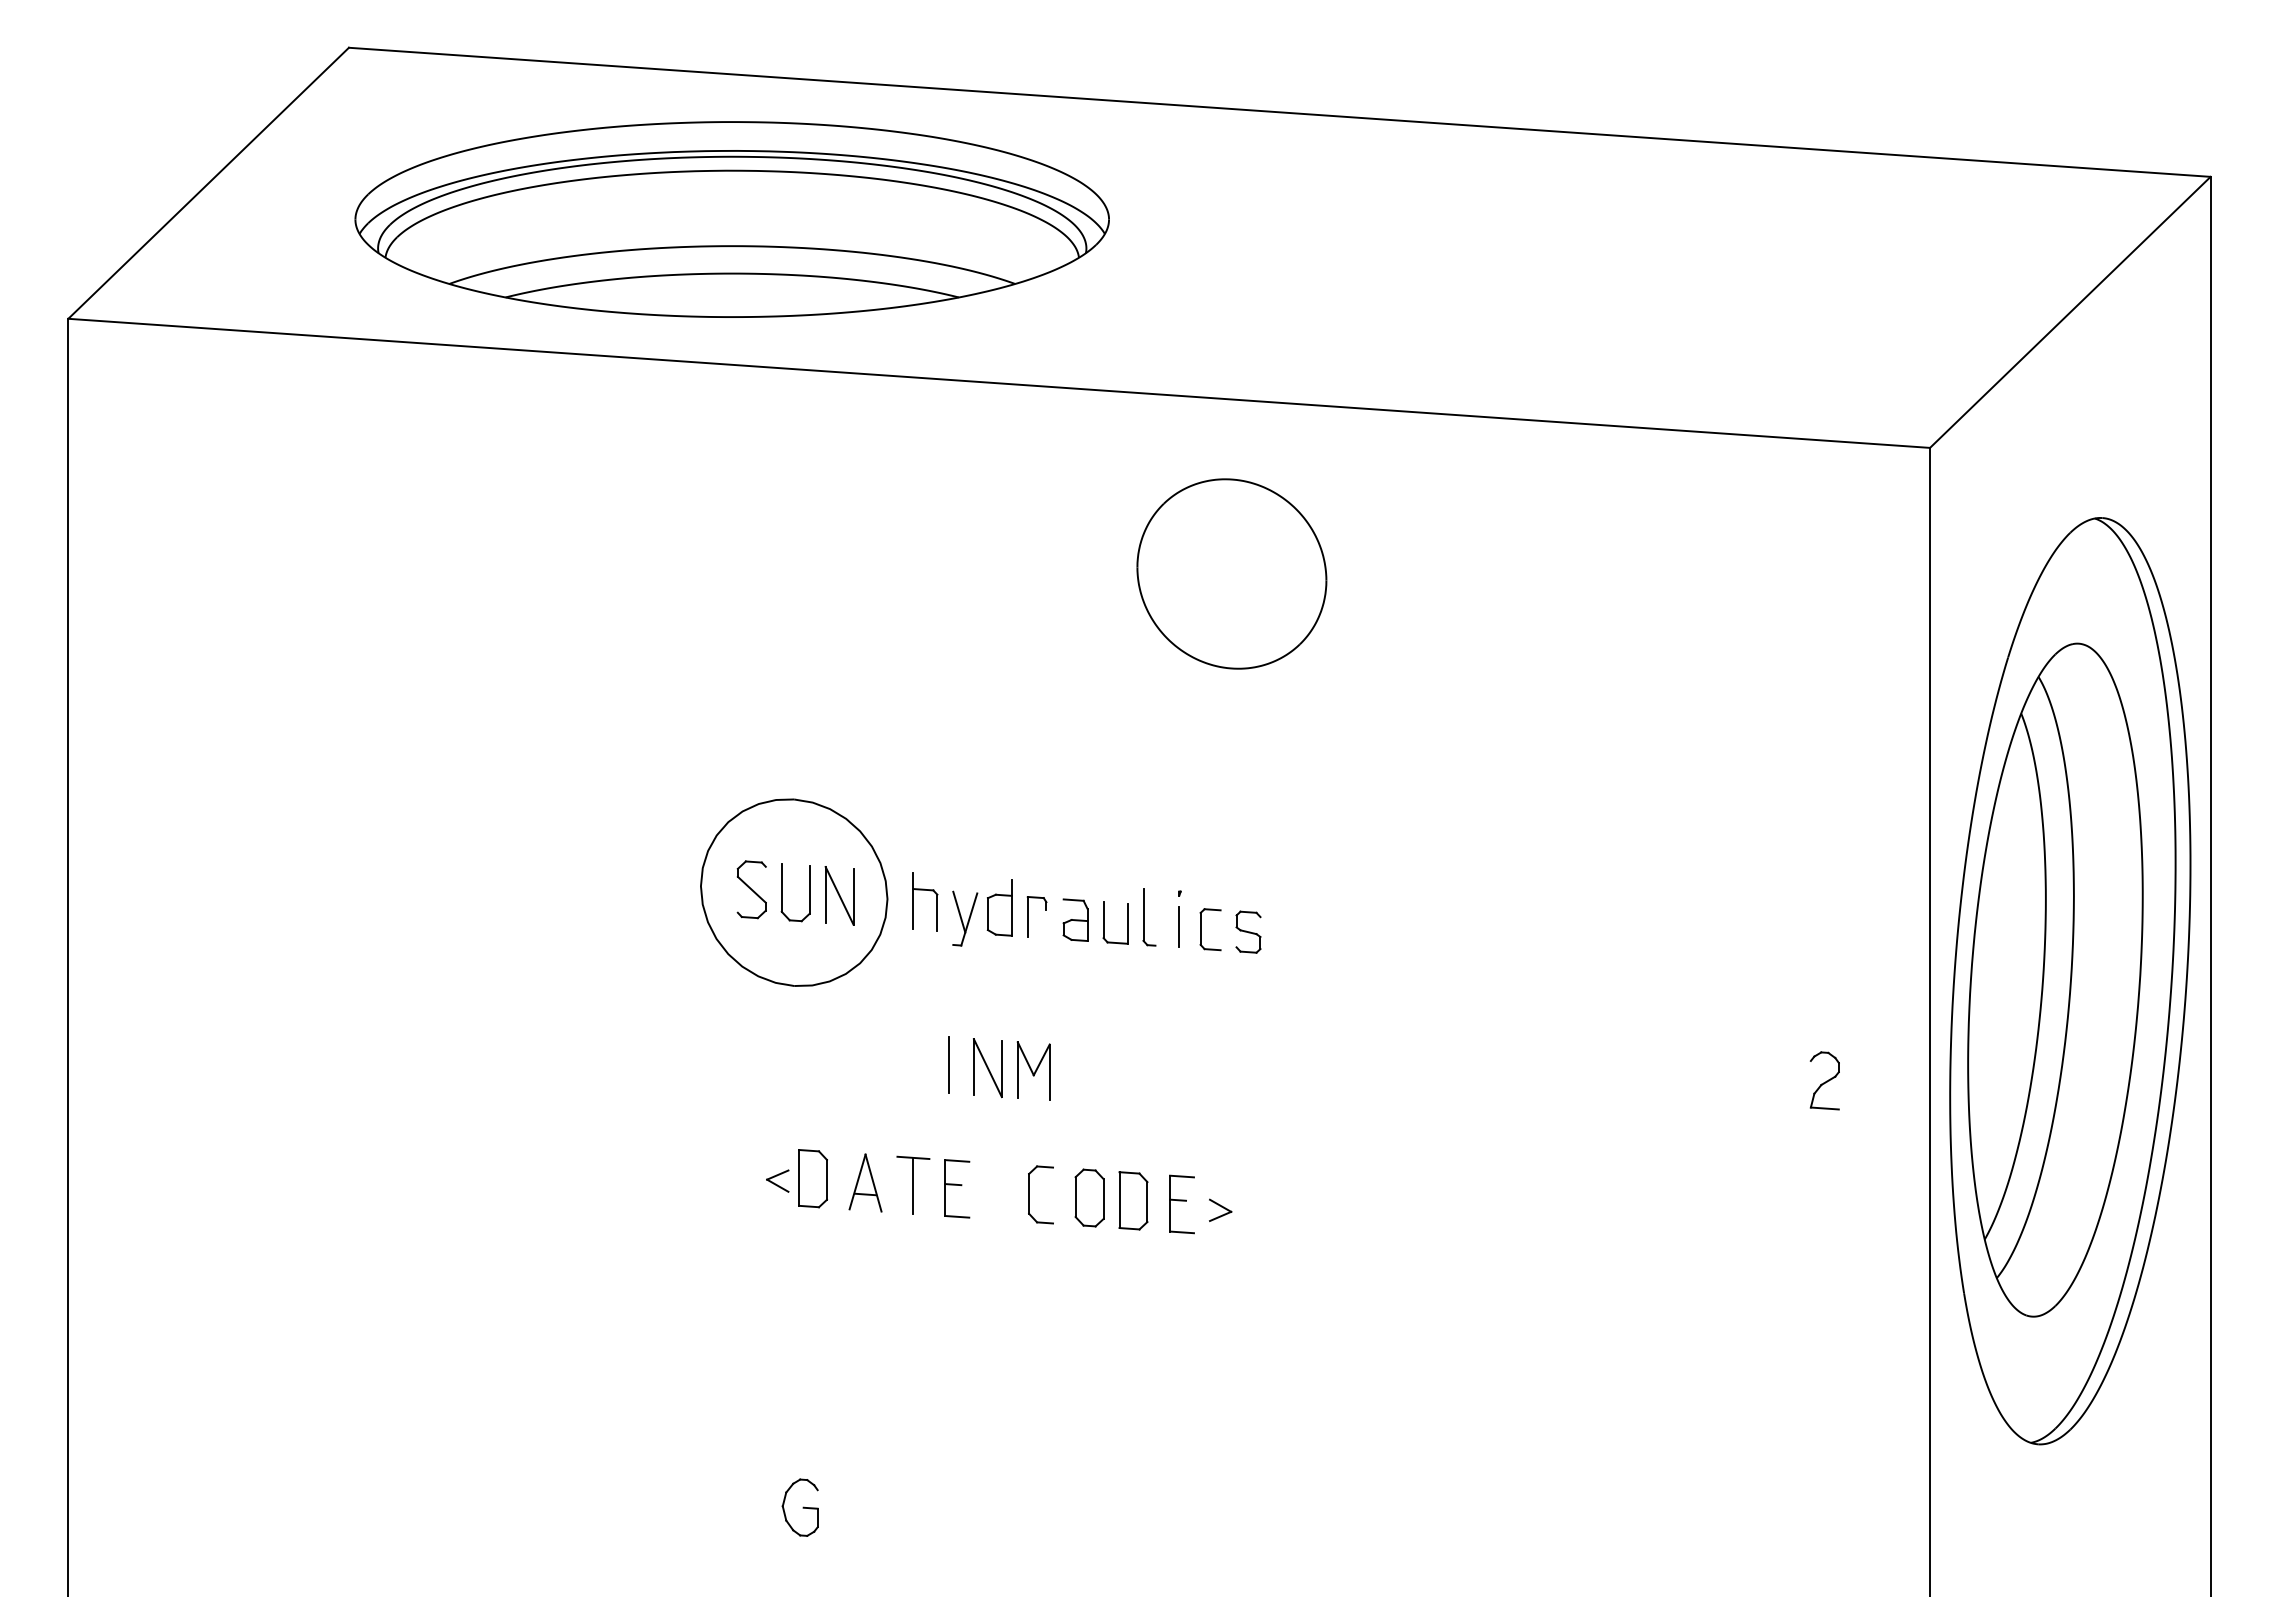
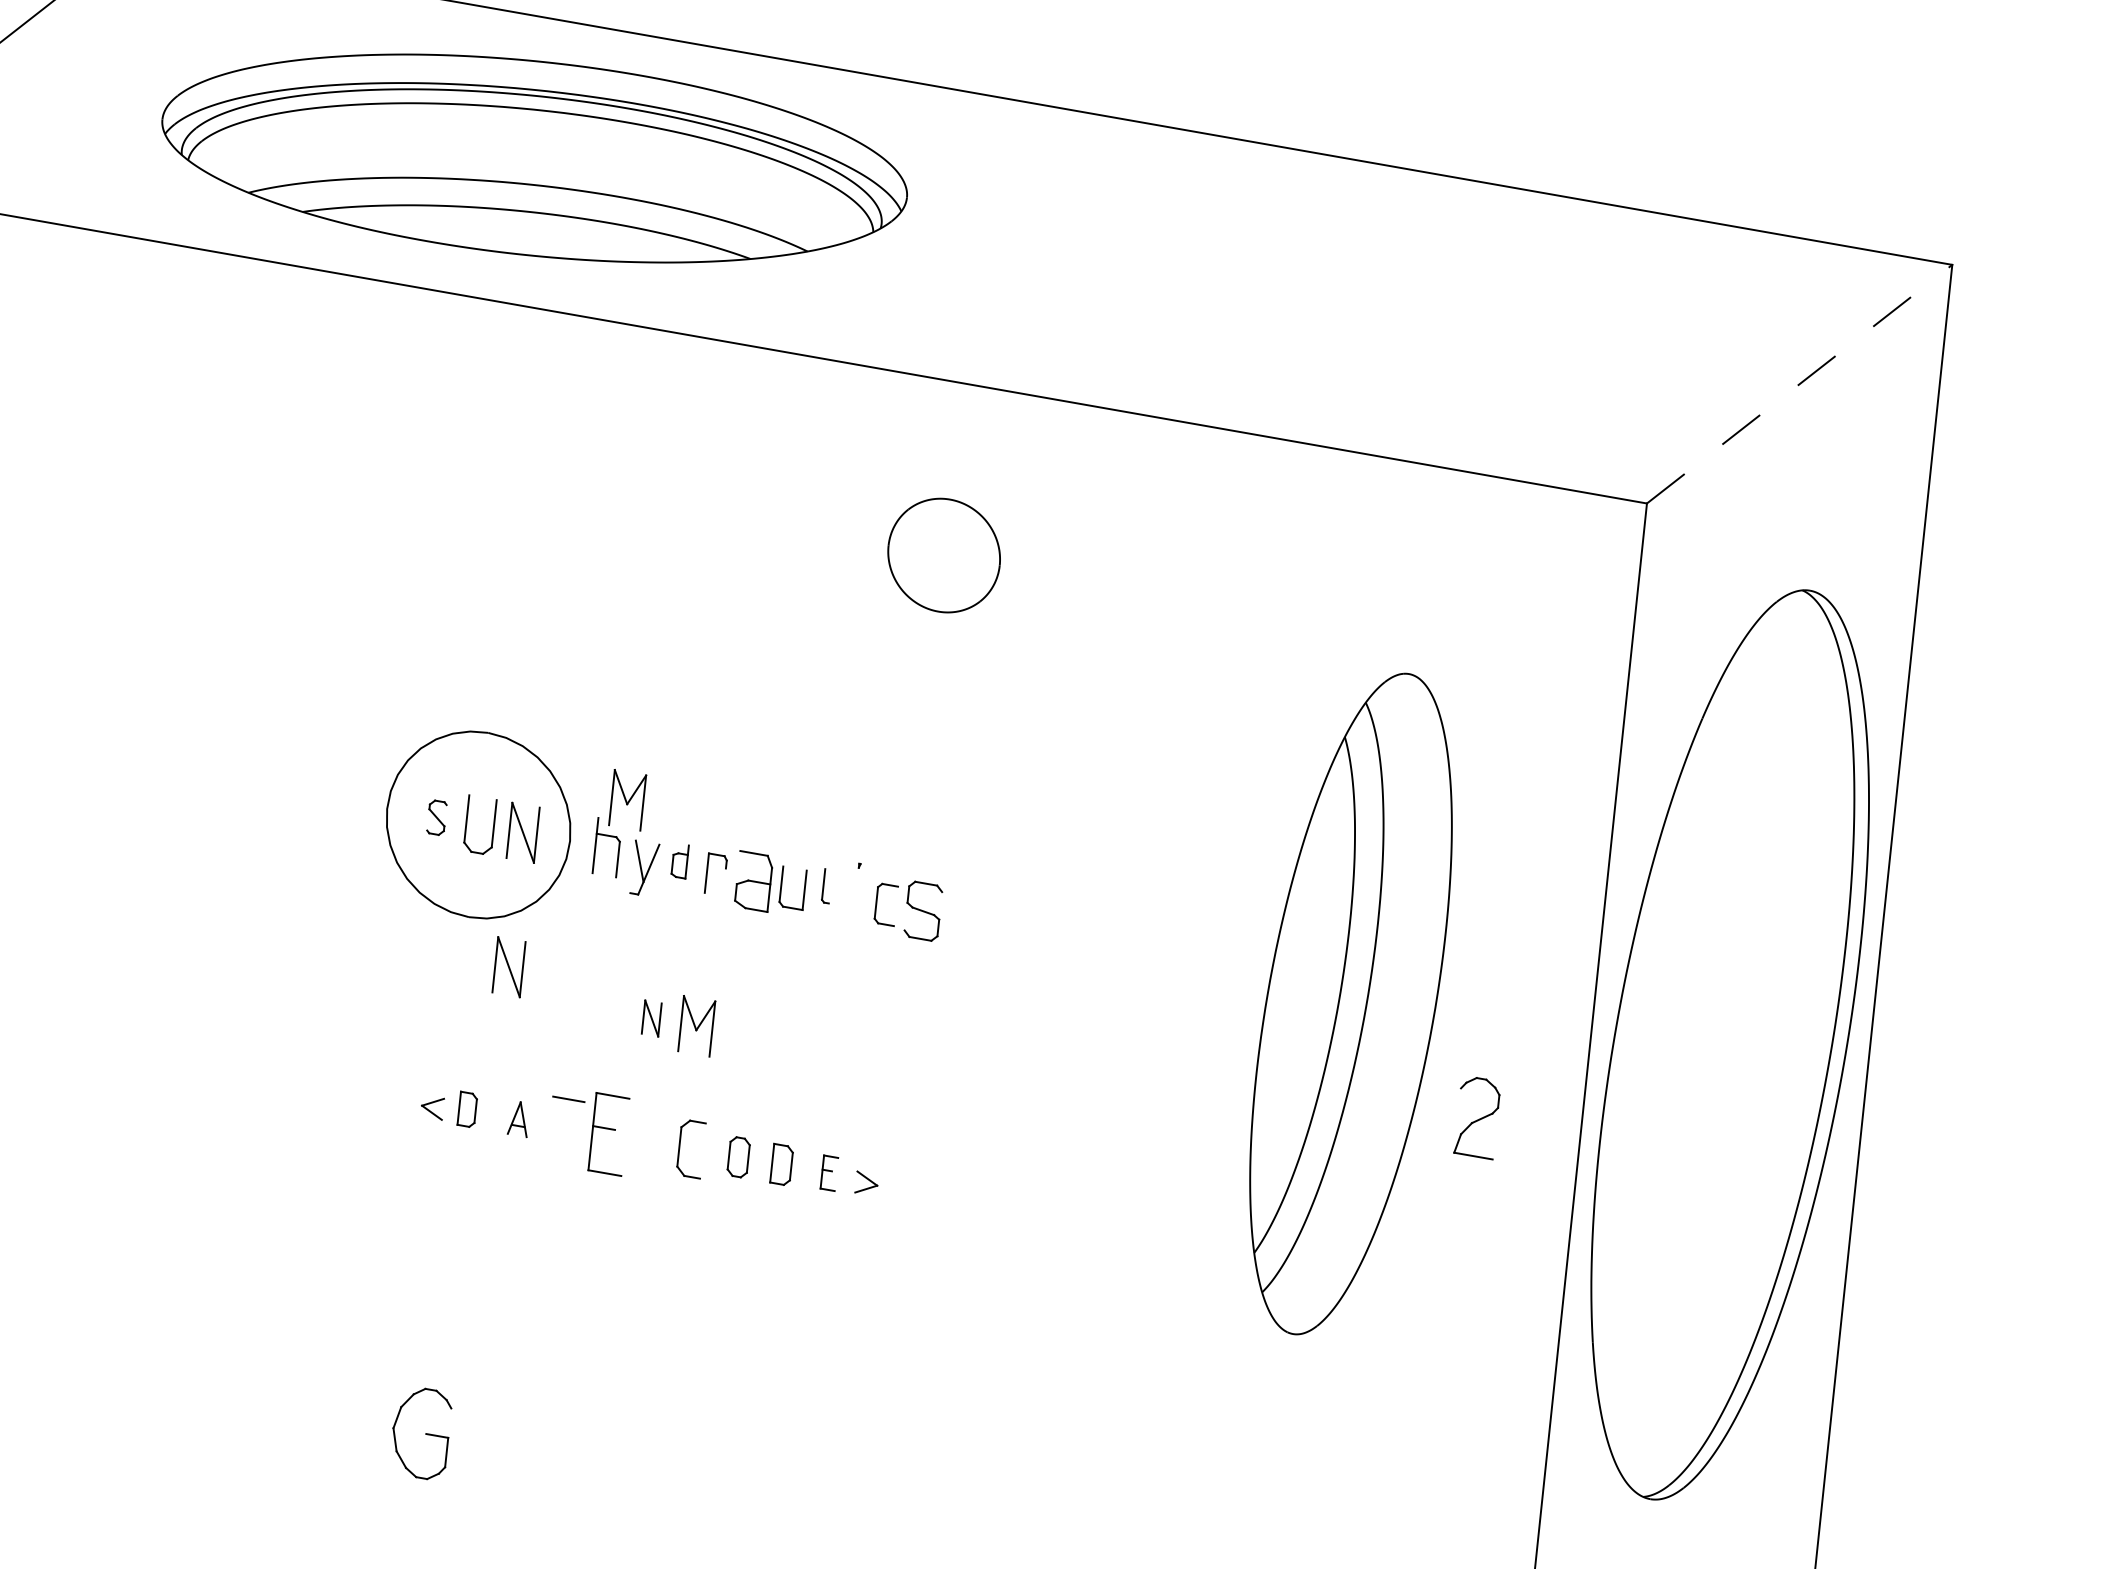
part: (731, 219) -> (533, 158), moved
line: (2070, 312) -> (1799, 384), solid -> dashed
part: (1231, 573) -> (943, 555), size x0.6
part: (940, 851) -> (627, 799), added
part: (751, 889) -> (436, 817), size x0.6
part: (999, 907) -> (679, 860), size x0.6
part: (1149, 917) -> (827, 886), size x0.6
part: (1075, 919) -> (753, 880), size x1.4
line: (1179, 927) -> (855, 899), removed
part: (1248, 931) -> (923, 910), size x1.4
part: (2055, 979) -> (1351, 1003), moved
part: (839, 1031) -> (508, 966), added
line: (948, 1065) -> (613, 1011), removed
part: (987, 1068) -> (651, 1018), size x0.6
part: (1824, 1080) -> (1477, 1117), size x1.4
part: (812, 1178) -> (467, 1109), size x0.6
part: (865, 1182) -> (518, 1118), size x0.6
line: (913, 1185) -> (566, 1126), removed
part: (957, 1188) -> (609, 1134), size x1.4
part: (1089, 1197) -> (738, 1156), size x0.7
part: (1133, 1200) -> (781, 1164), size x0.7
part: (1181, 1204) -> (828, 1173), size x0.6
part: (799, 1507) -> (420, 1432), size x1.6

